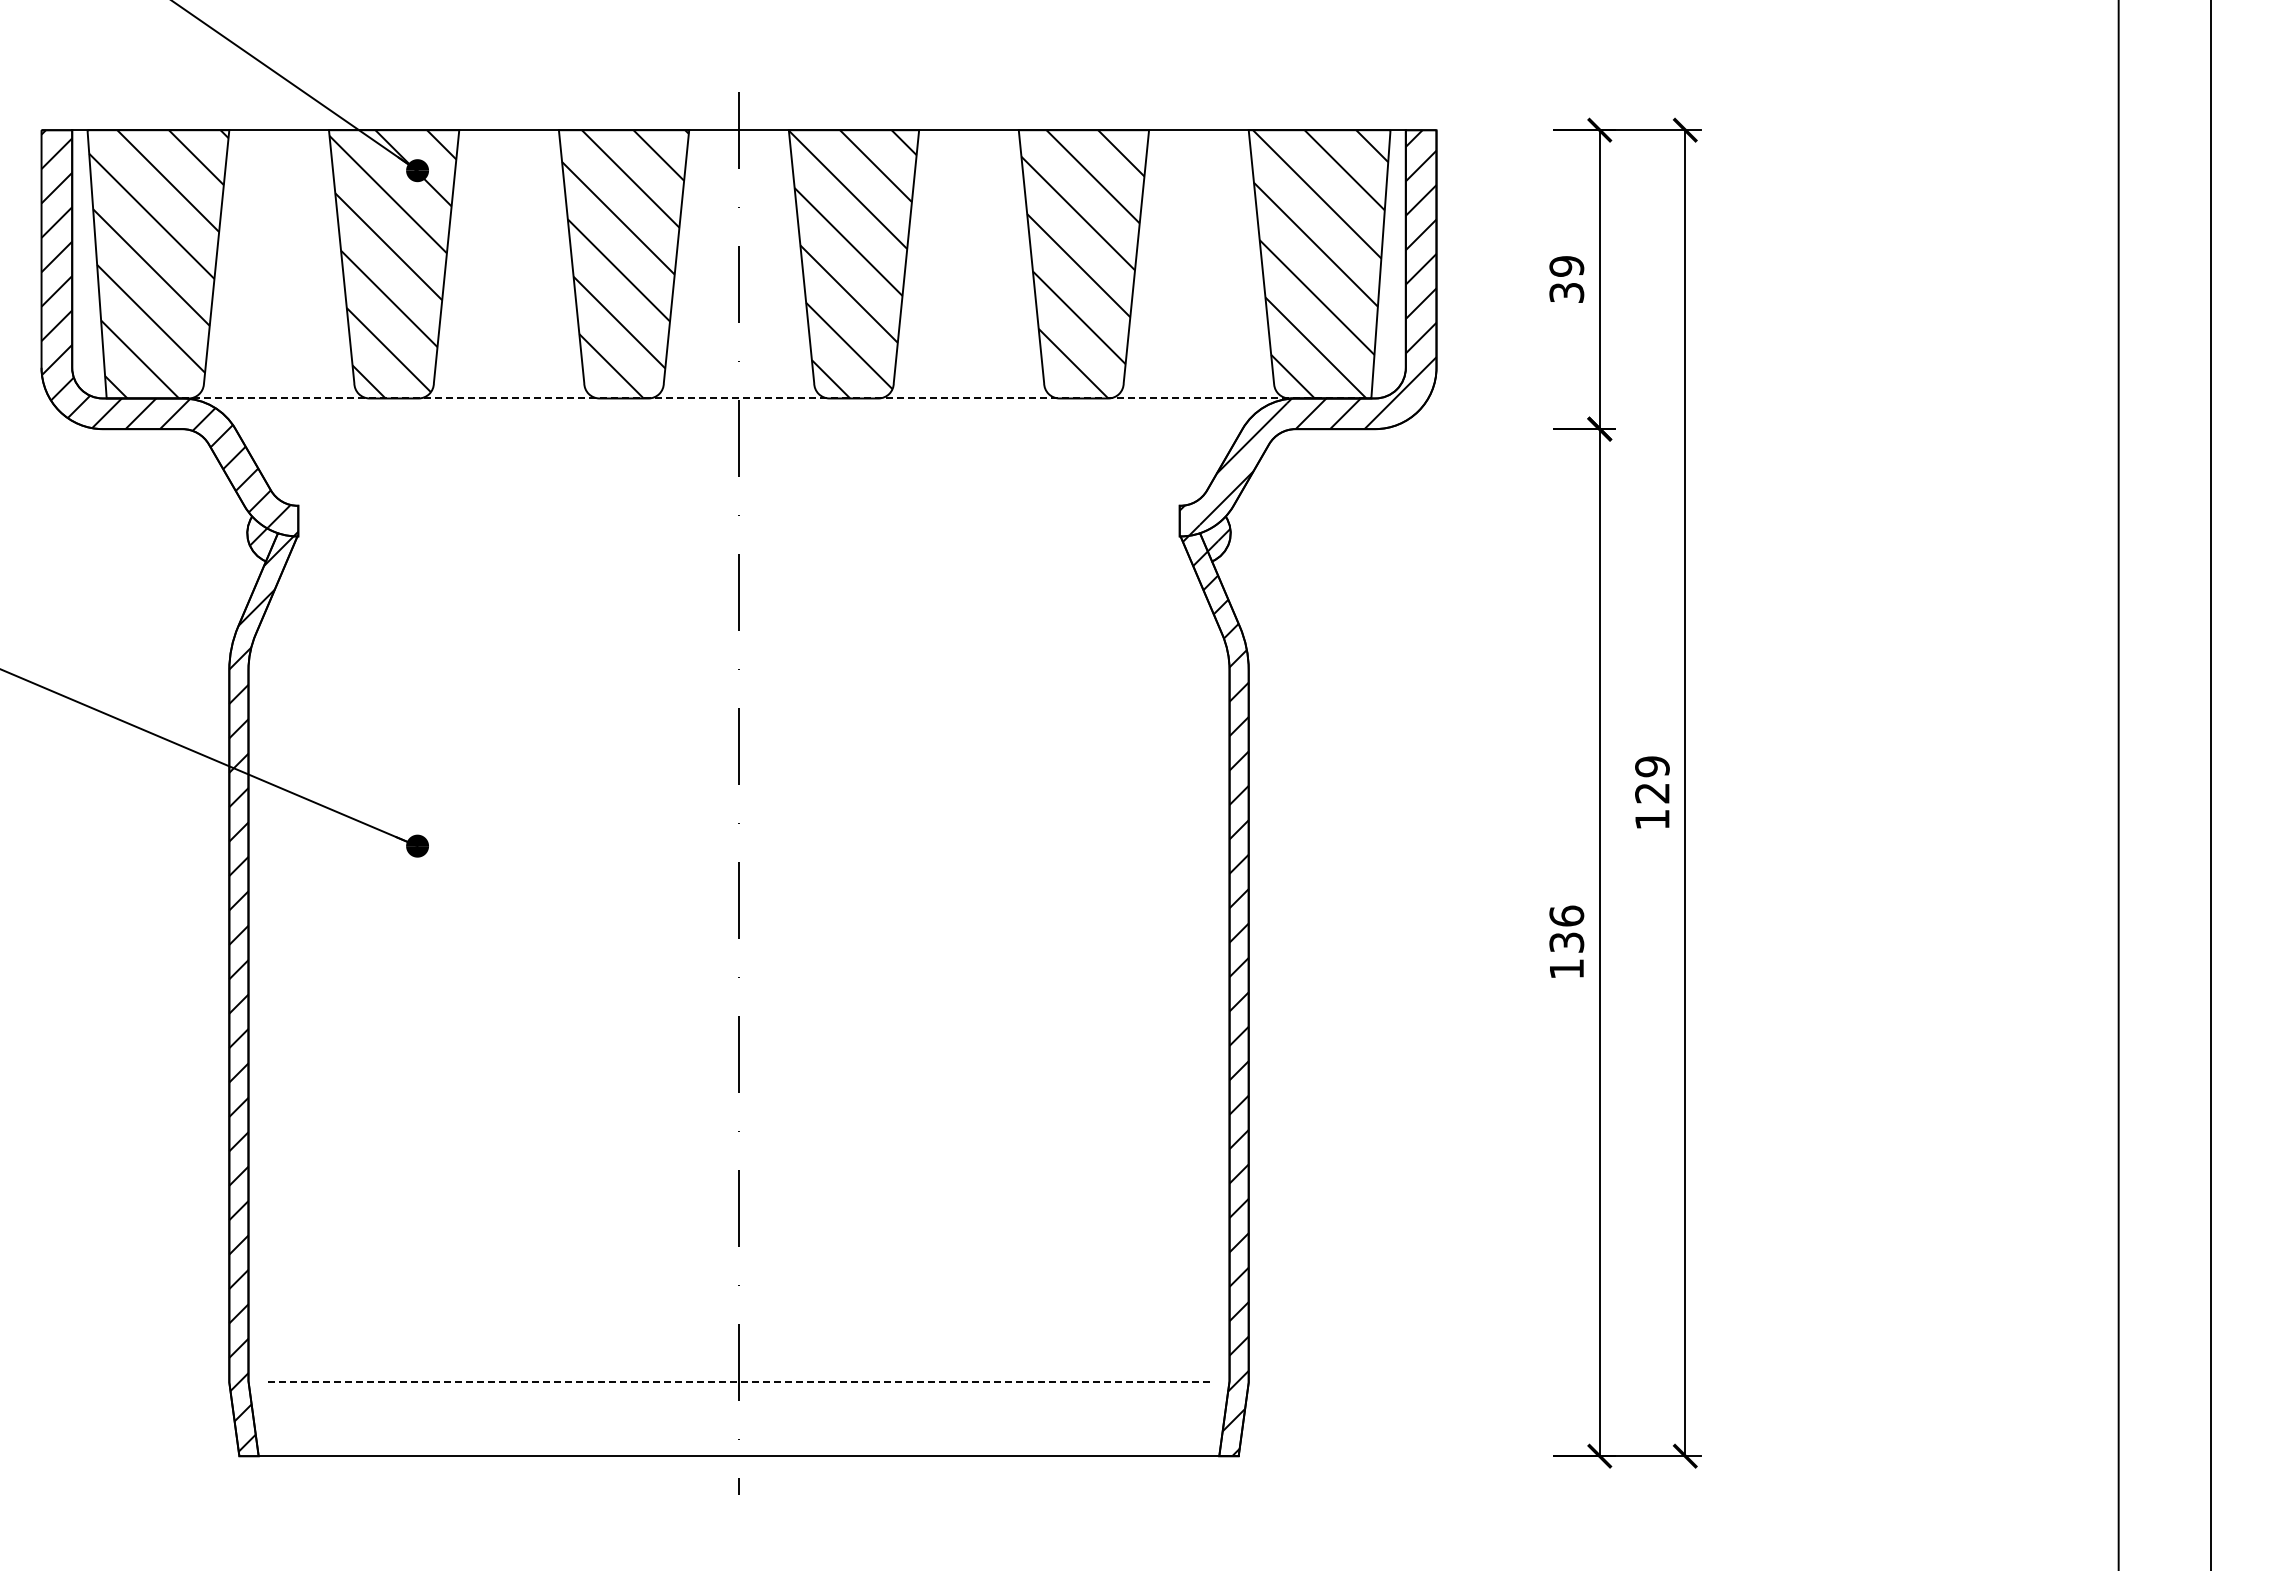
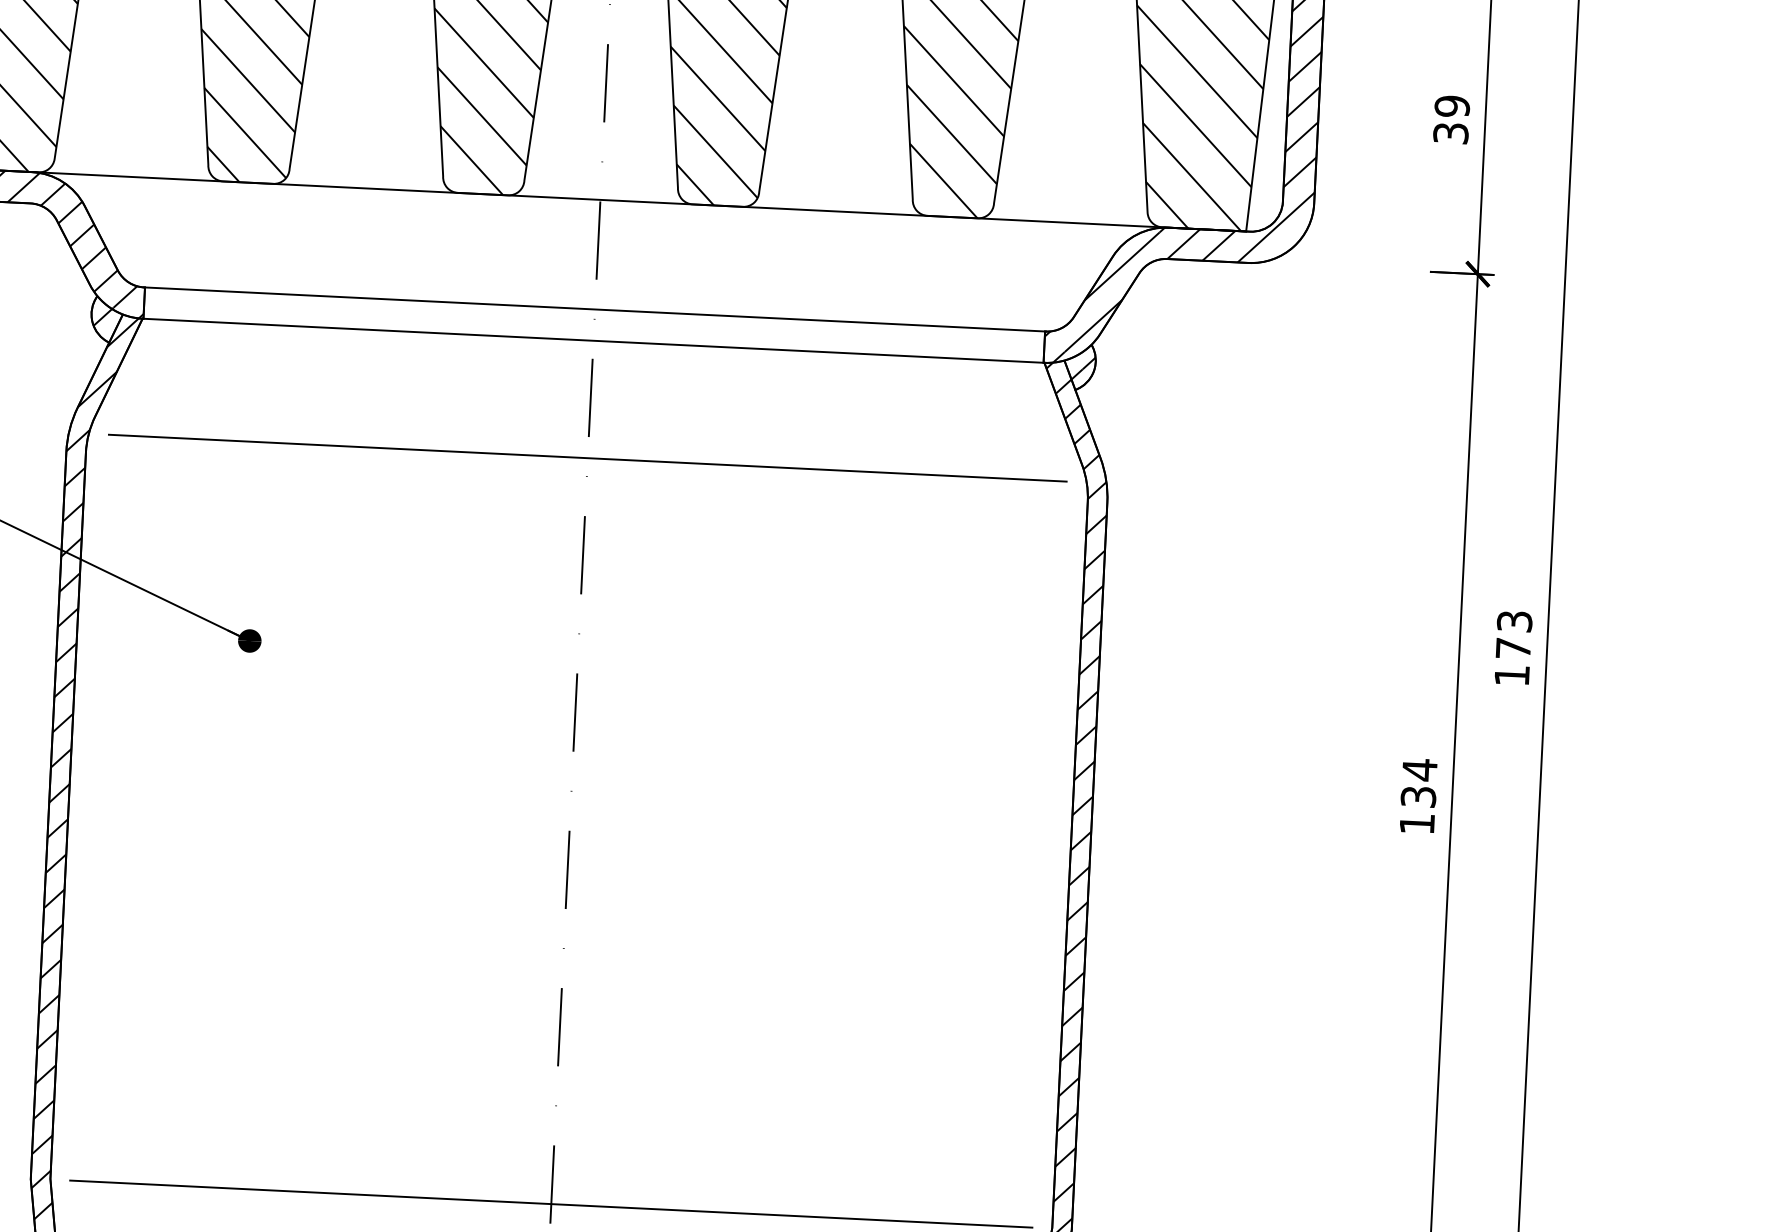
line: (777, 398) -> (639, 201), dashed -> solid
line: (738, 505) -> (594, 309), added
line: (738, 536) -> (592, 340), added
line: (738, 651) -> (587, 458), added
text: (1652, 779) -> (1514, 634), 129 -> 173
text: (1566, 916) -> (1419, 770), 136 -> 134
line: (739, 1381) -> (551, 1203), dashed -> solid

